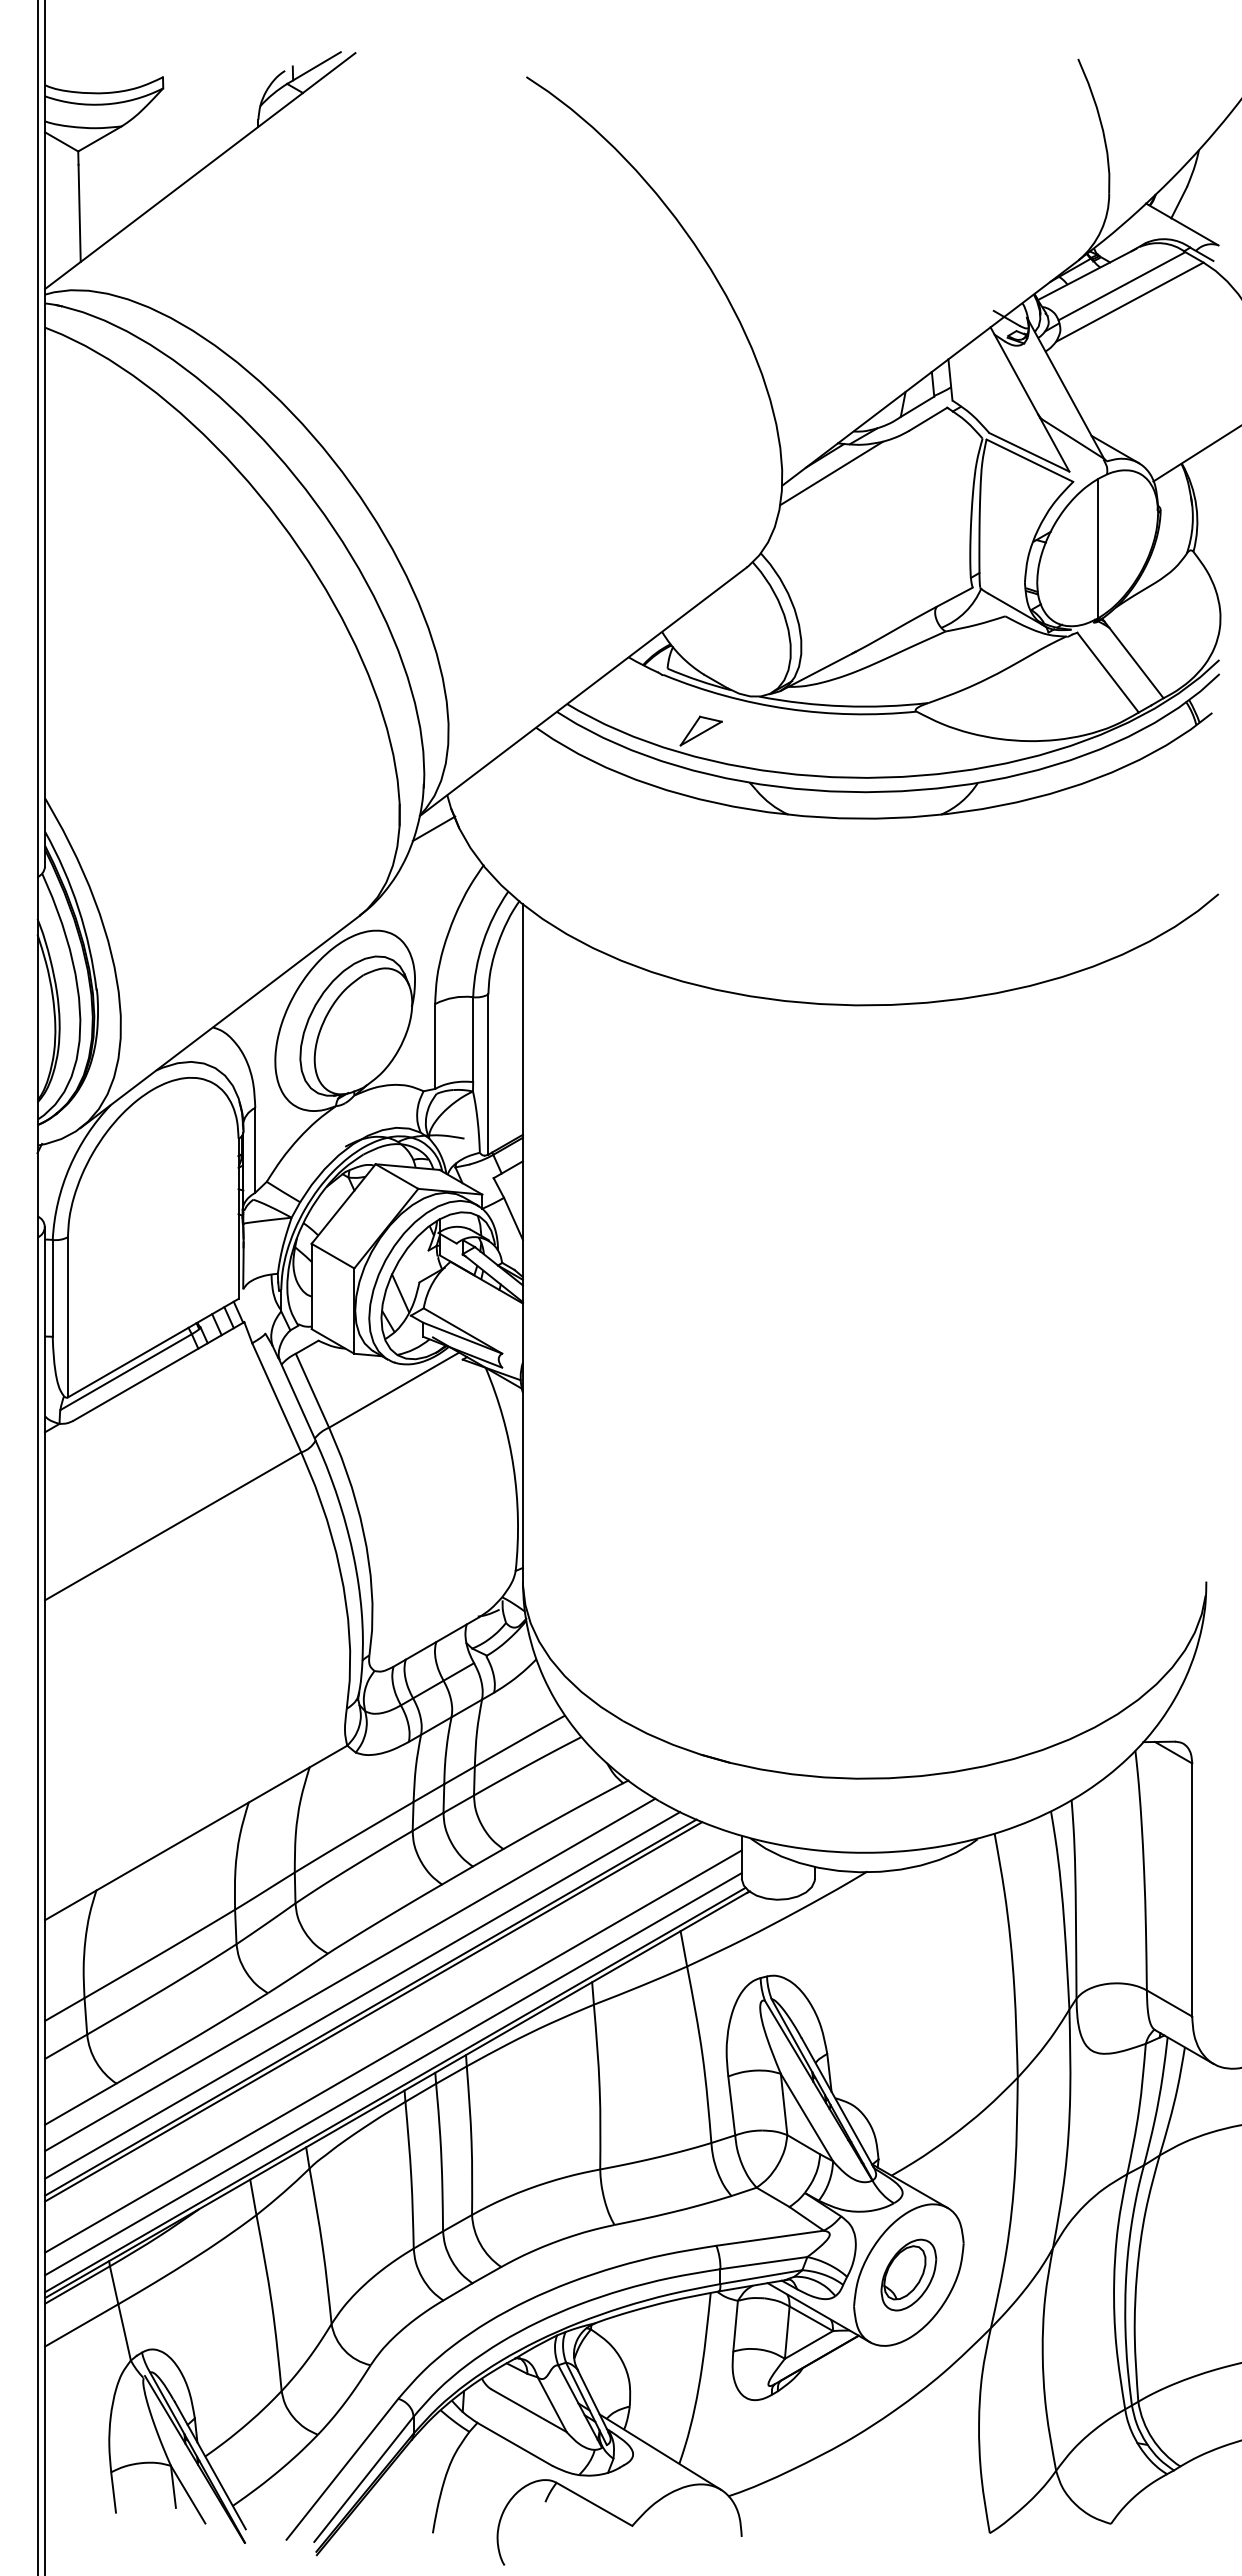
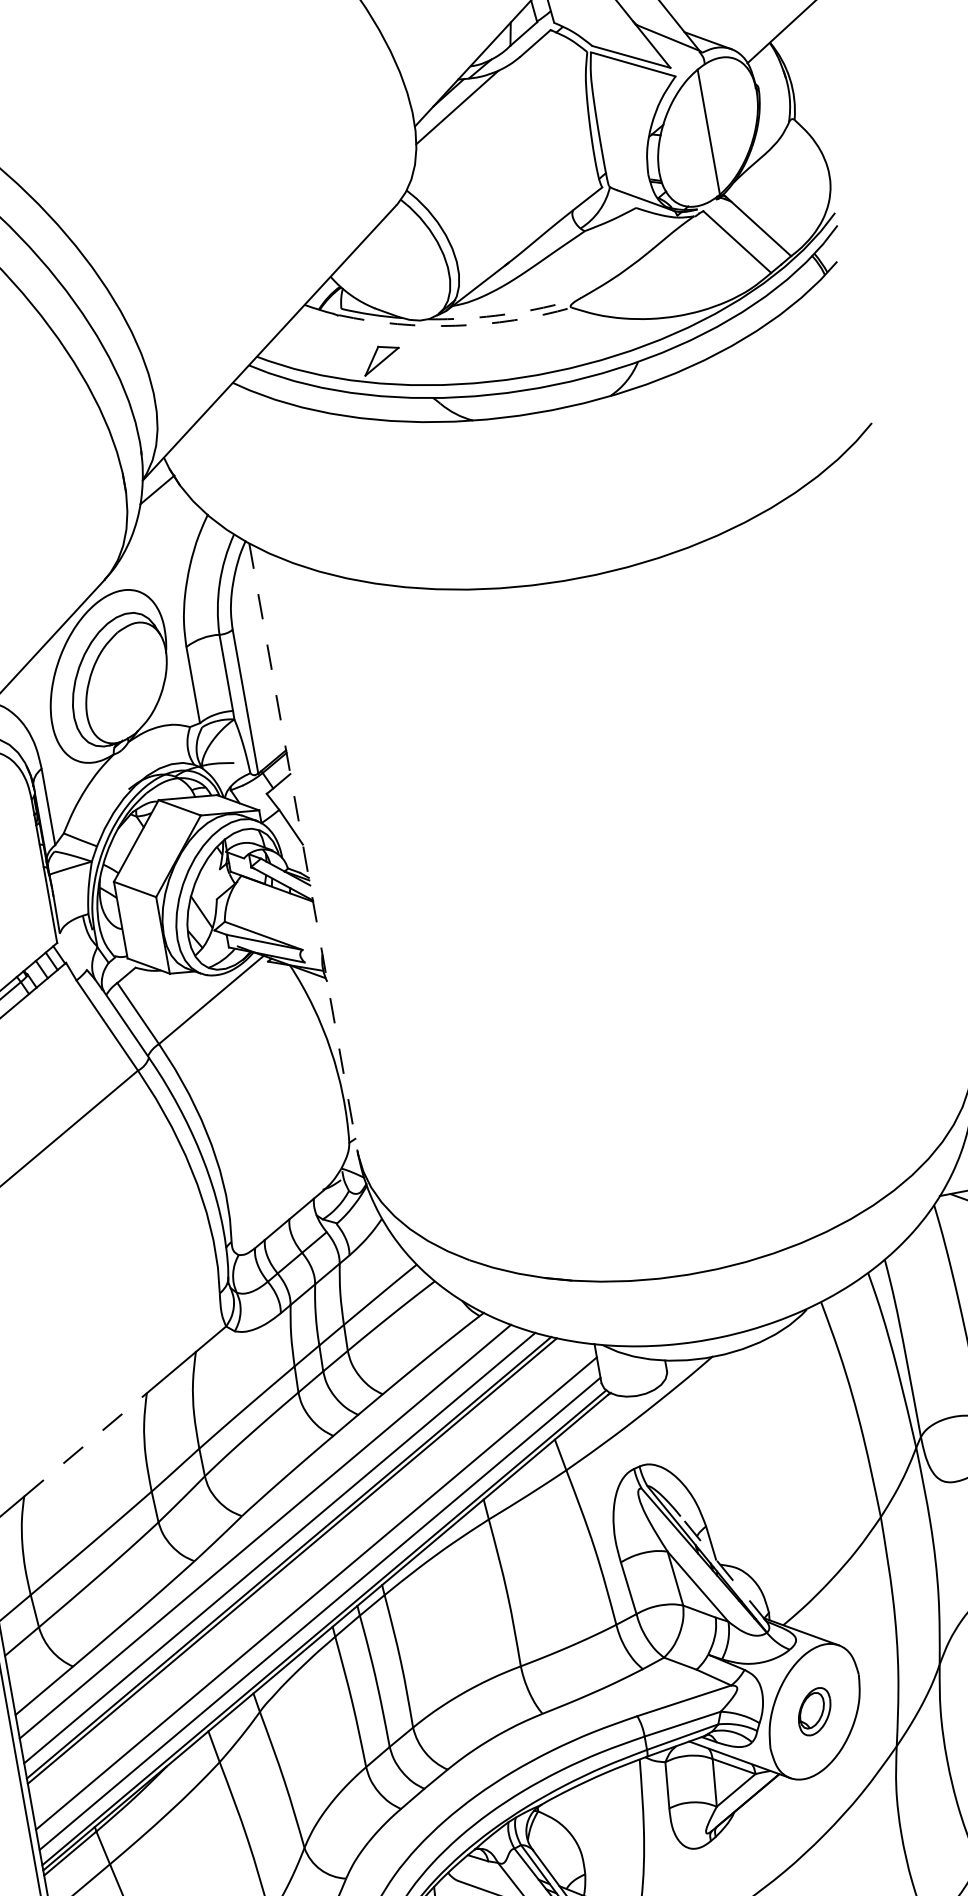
arc: (843, 706) -> (505, 314), solid -> dashed
arc: (787, 708) -> (455, 325), solid -> dashed
line: (522, 1242) -> (302, 846), solid -> dashed
line: (172, 1846) -> (85, 1444), solid -> dashed
line: (837, 2102) -> (723, 1568), solid -> dashed
part: (908, 2274) -> (814, 1711), size x0.7

